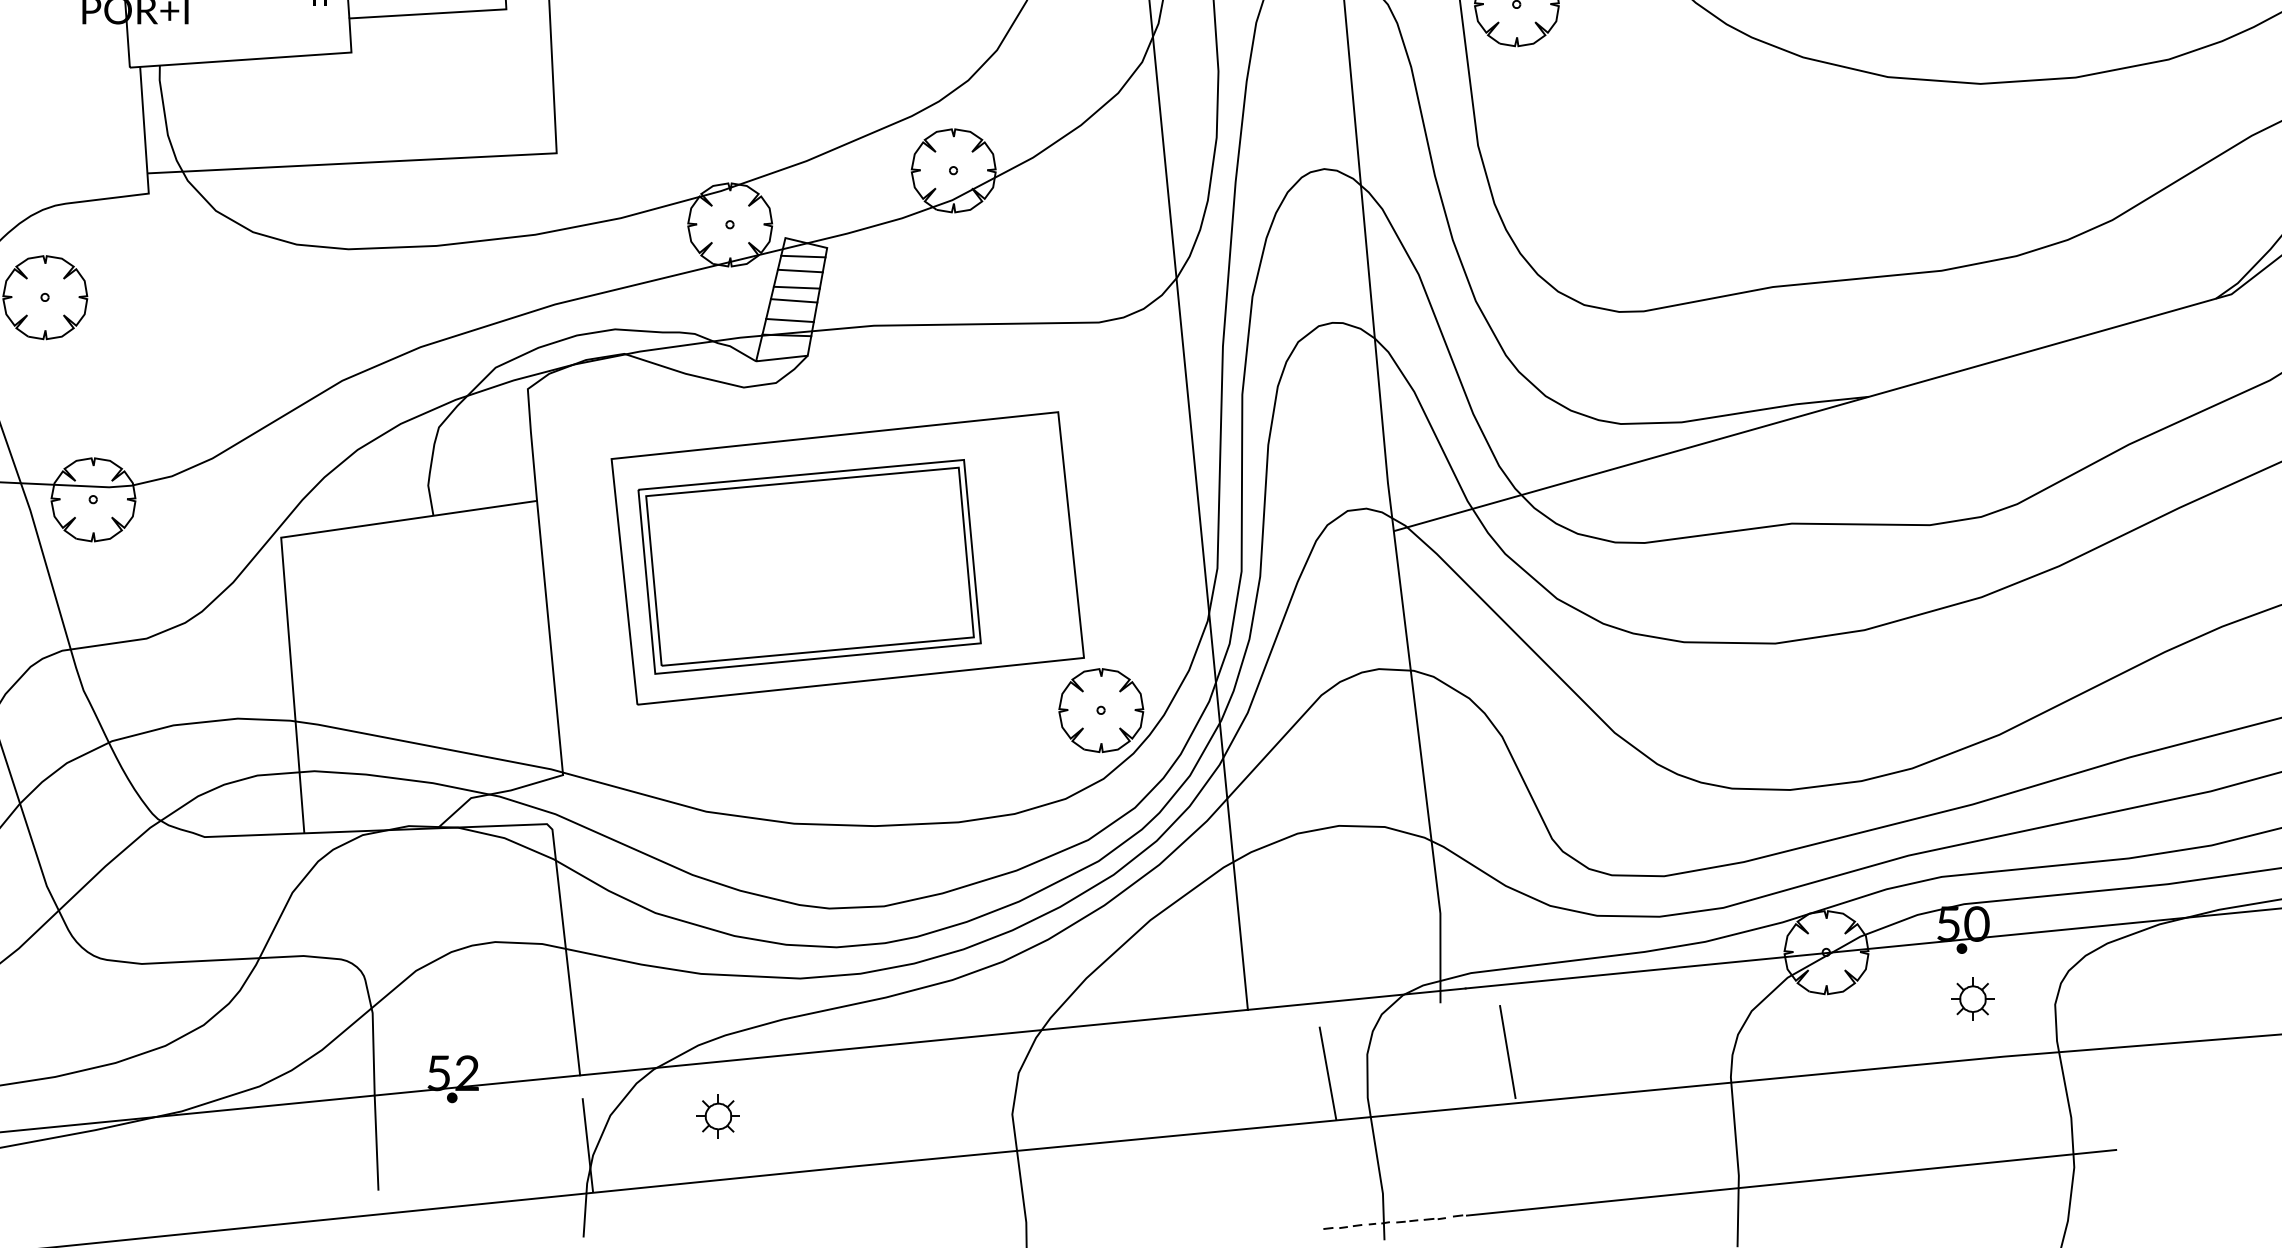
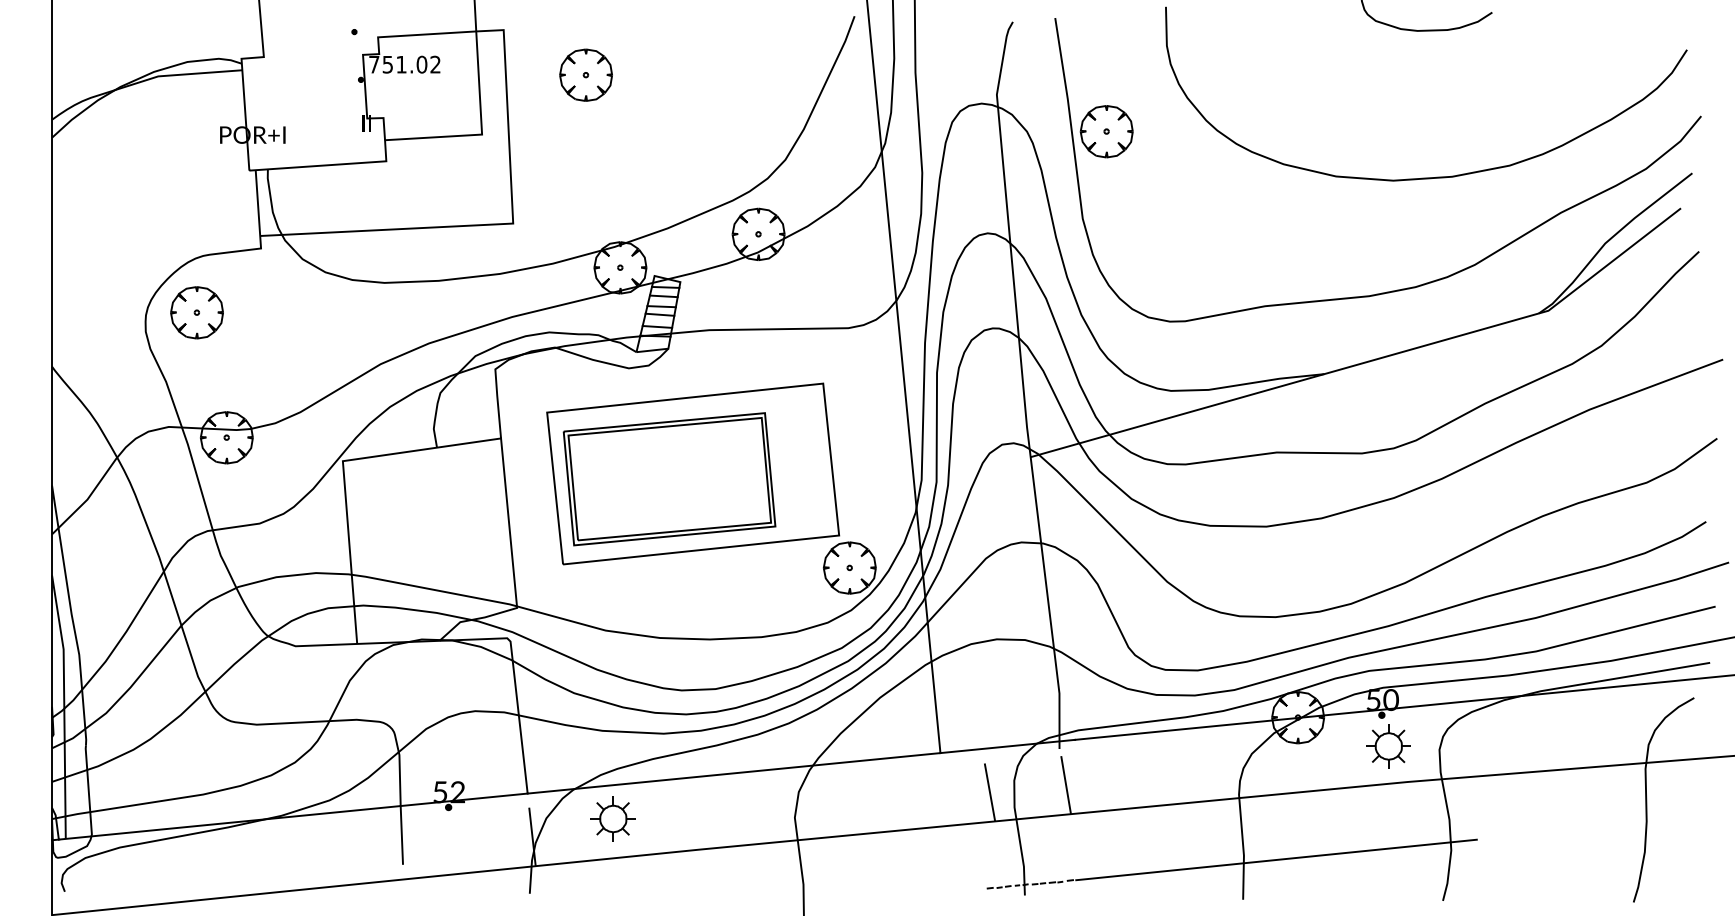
part: (1972, 999) -> (1388, 746), size x1.67
line: (1505, 1039) -> (1064, 777), moved
part: (717, 1115) -> (612, 818), size x1.67

